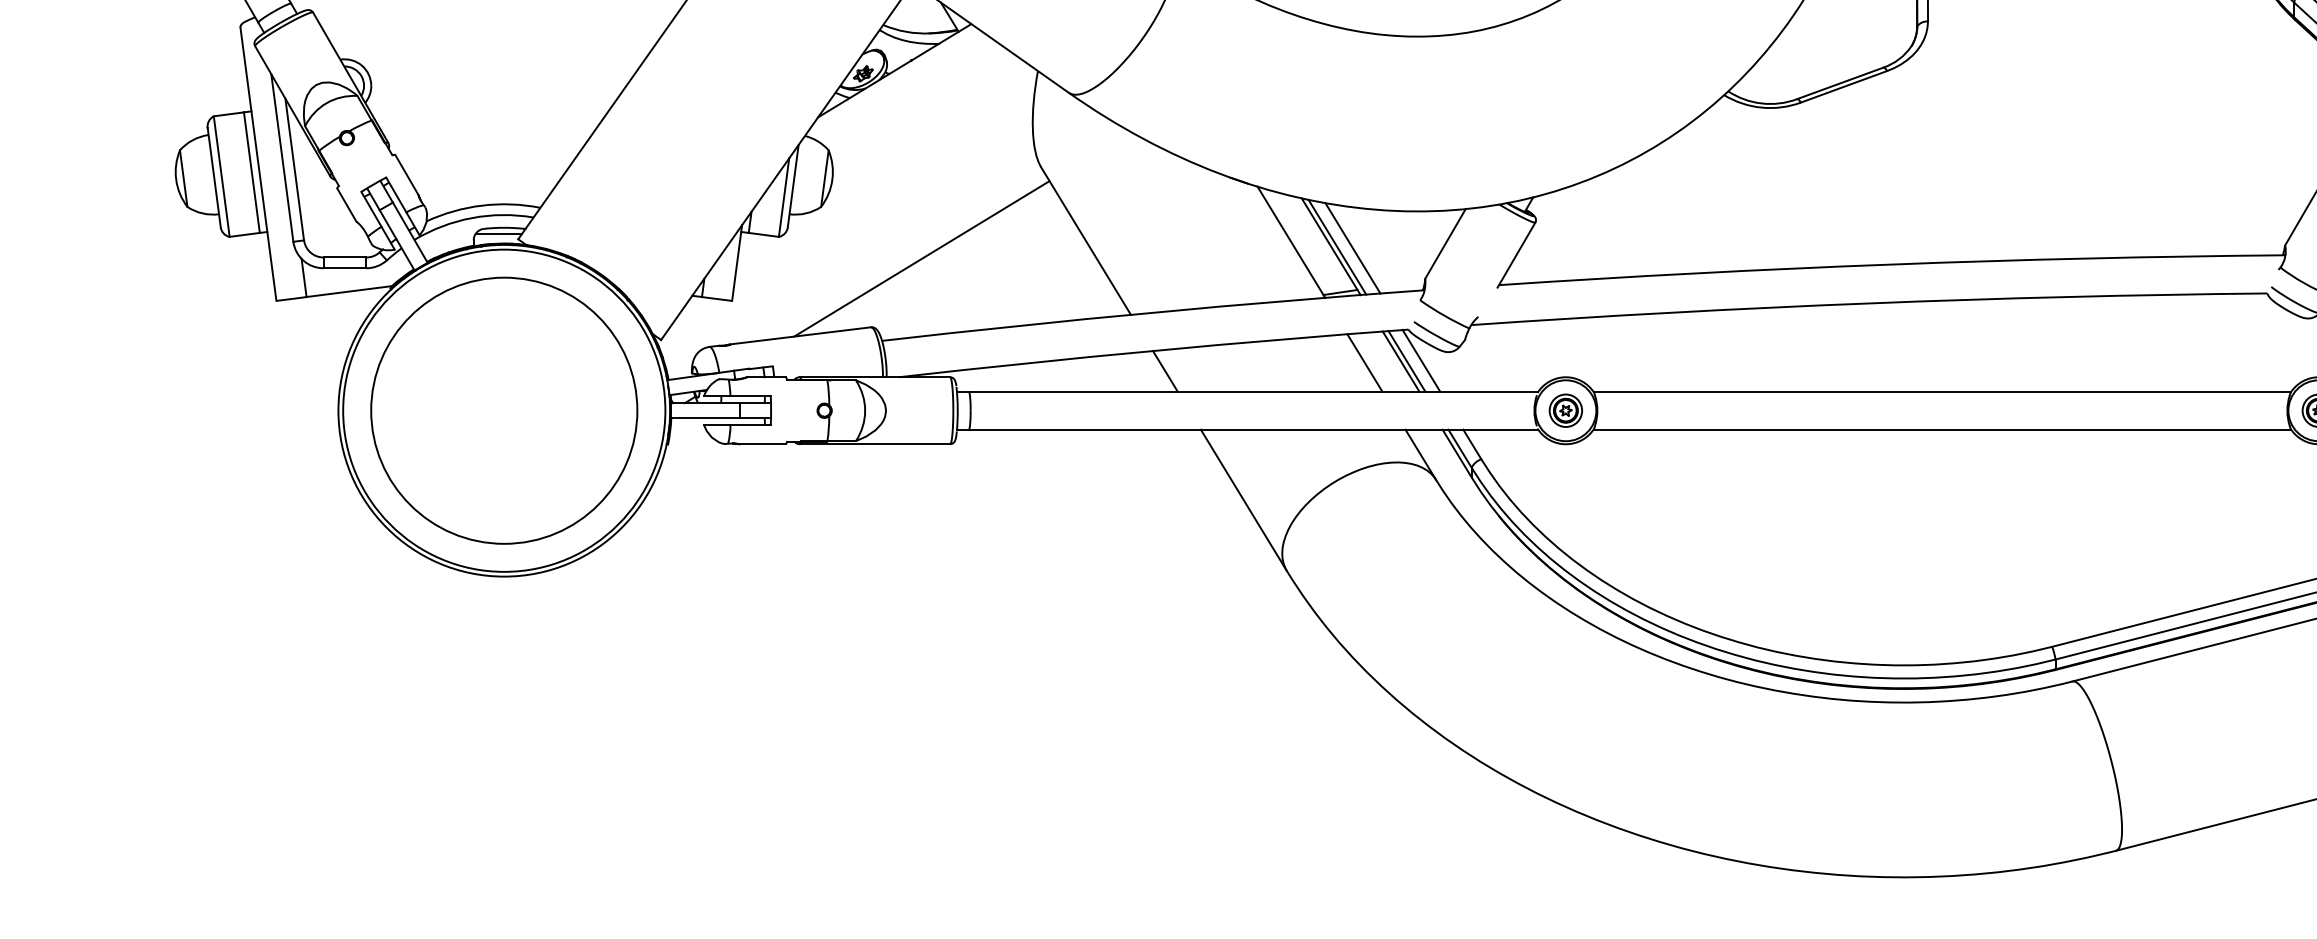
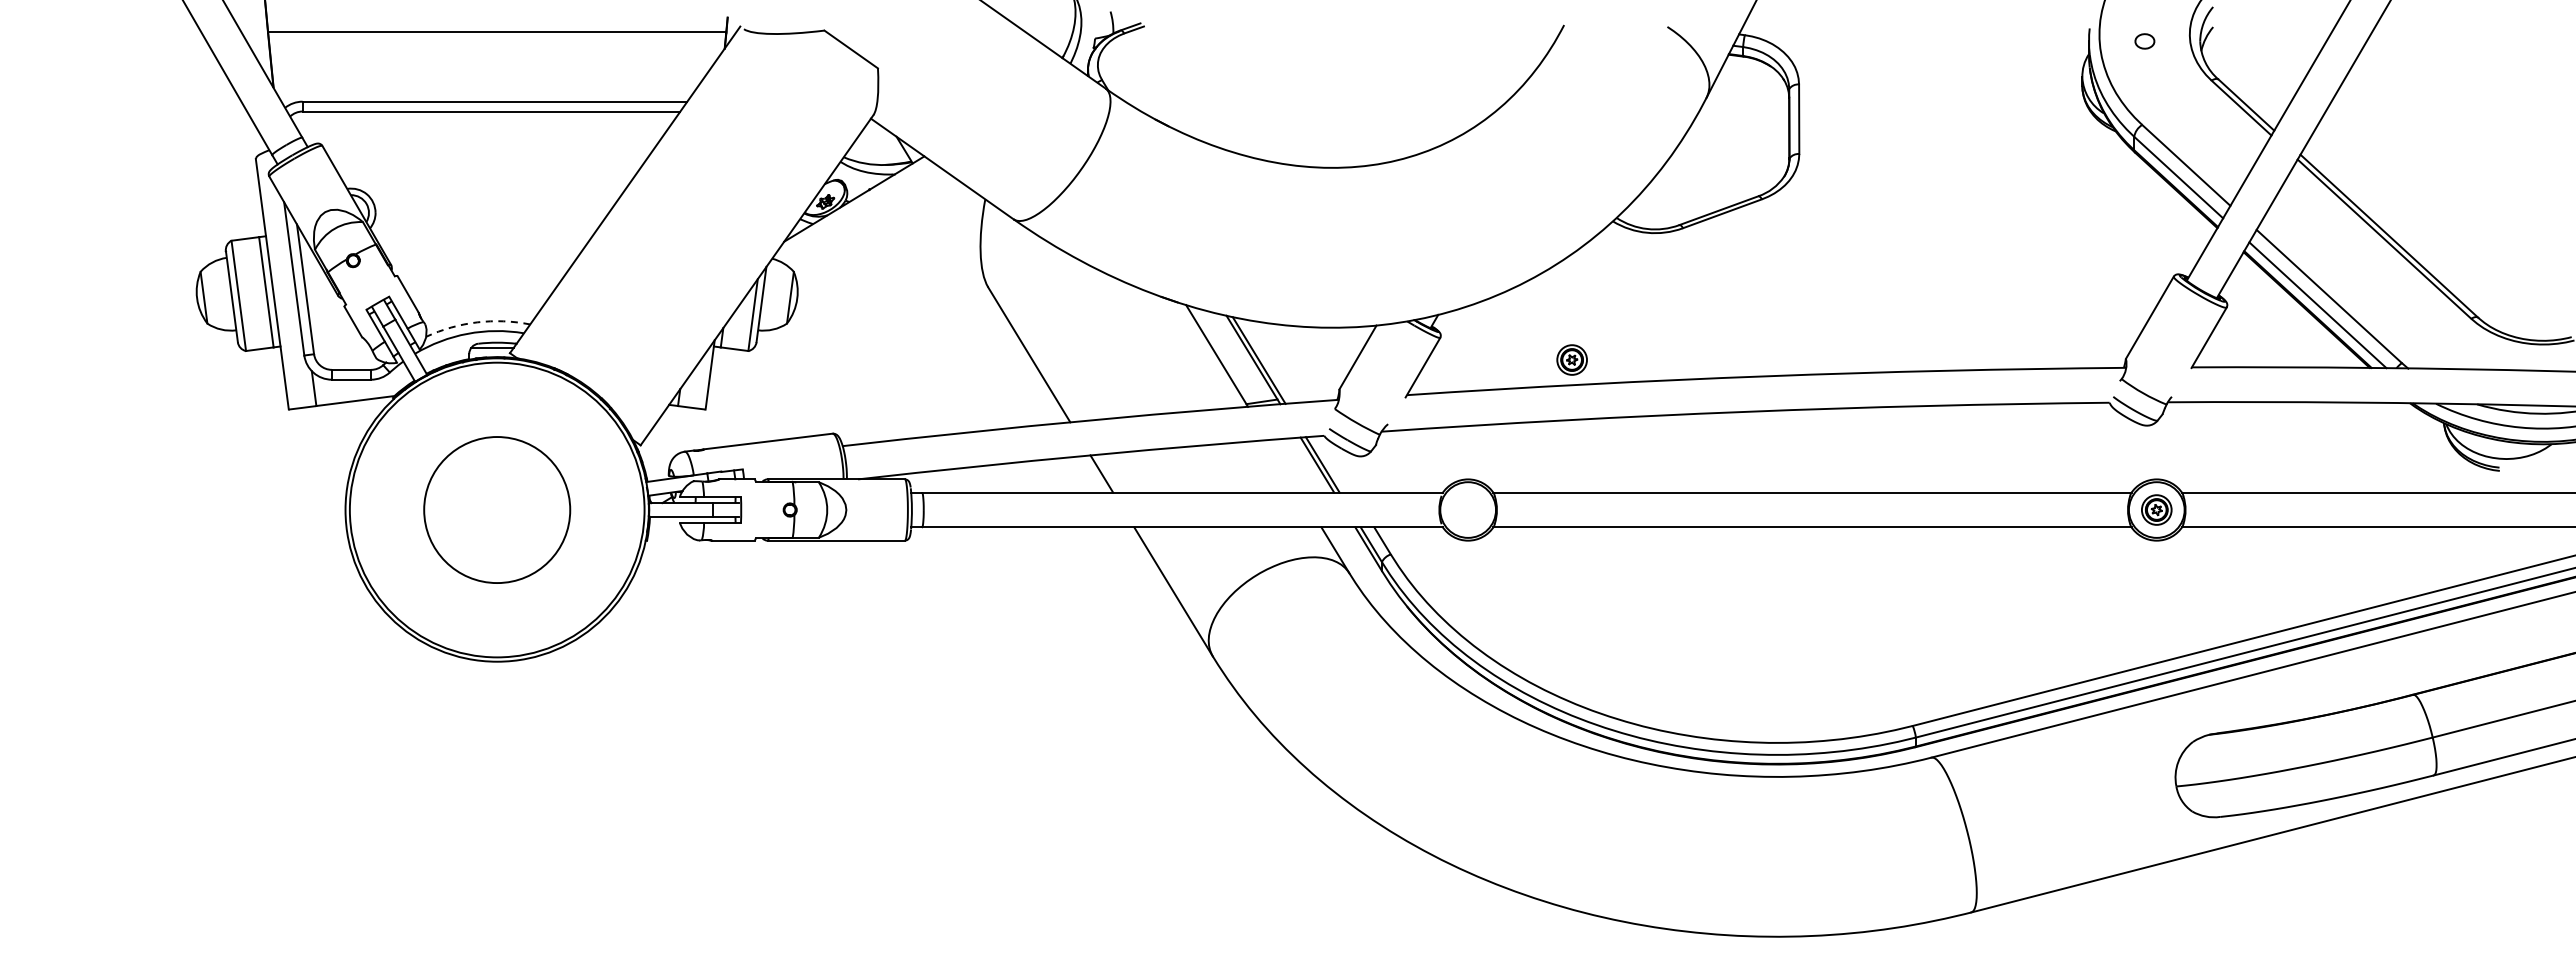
arc: (482, 205) -> (477, 322), solid -> dashed
line: (1353, 248) -> (1273, 361), removed
line: (921, 259) -> (878, 371), removed
line: (1420, 360) -> (1335, 464), removed
line: (1365, 363) -> (1284, 466), removed
circle: (503, 410) -> (496, 509), size x0.6
part: (1565, 410) -> (1571, 359), moved

